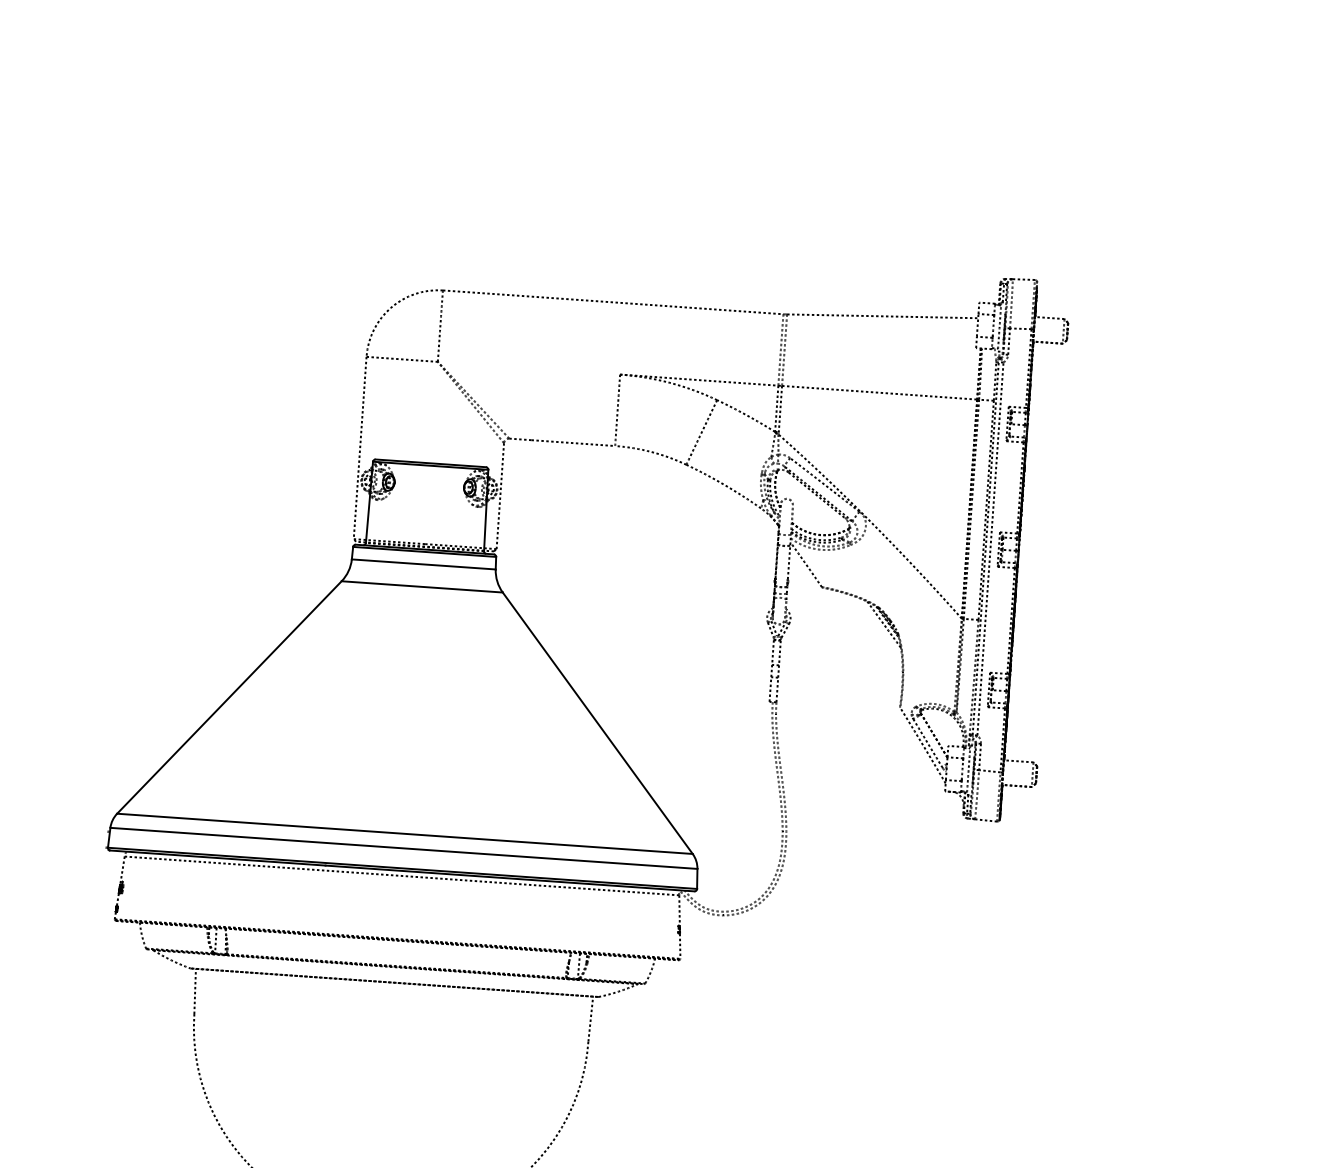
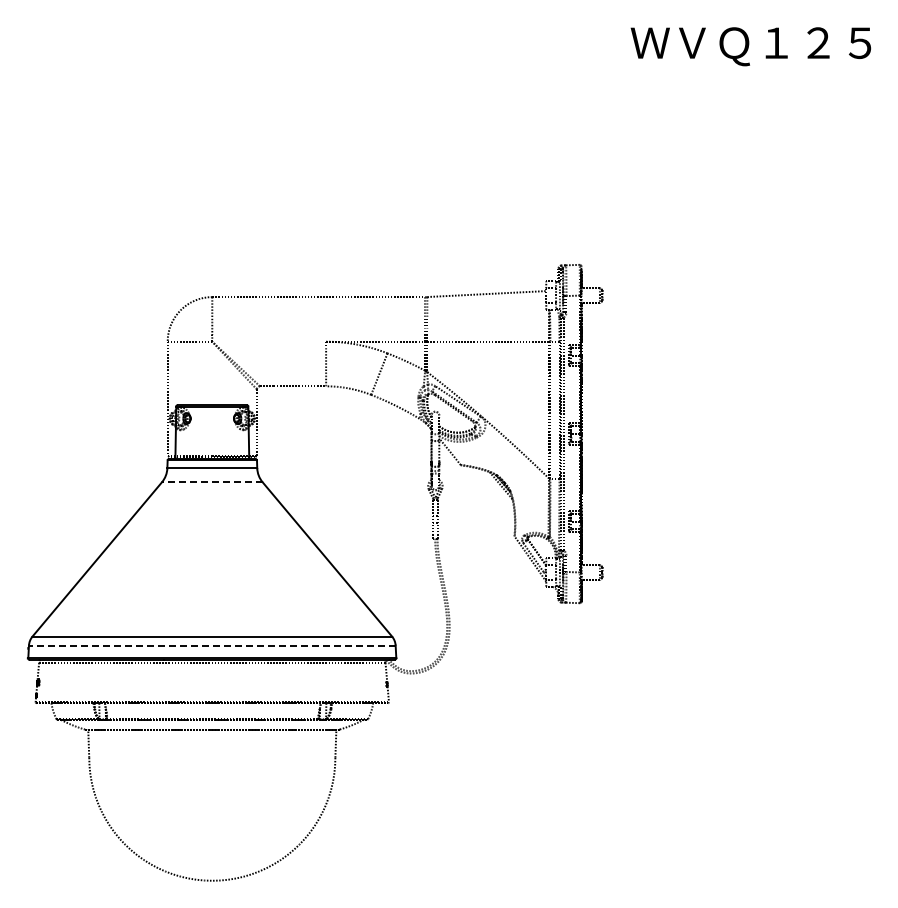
line: (420, 587) -> (211, 482), solid -> dashed
line: (402, 848) -> (211, 645), solid -> dashed

